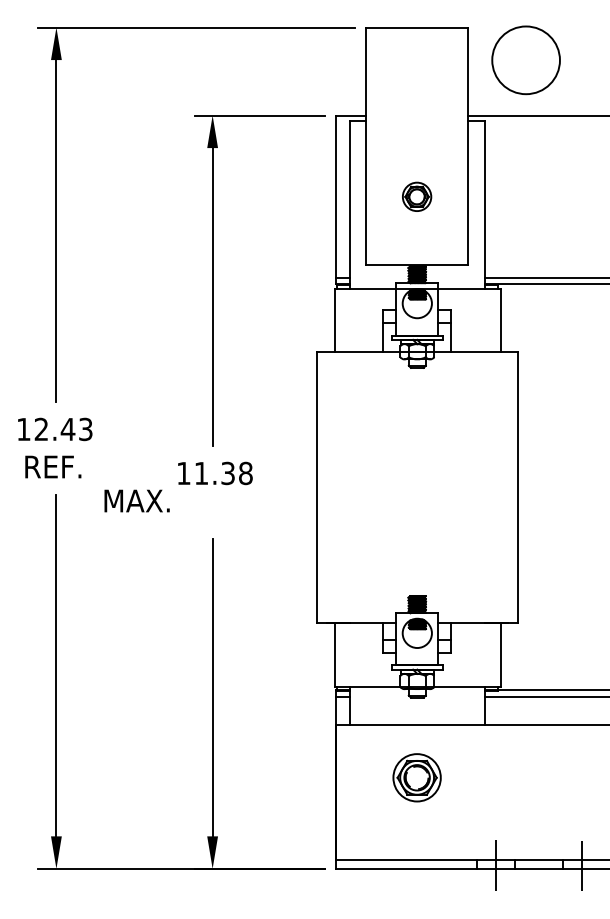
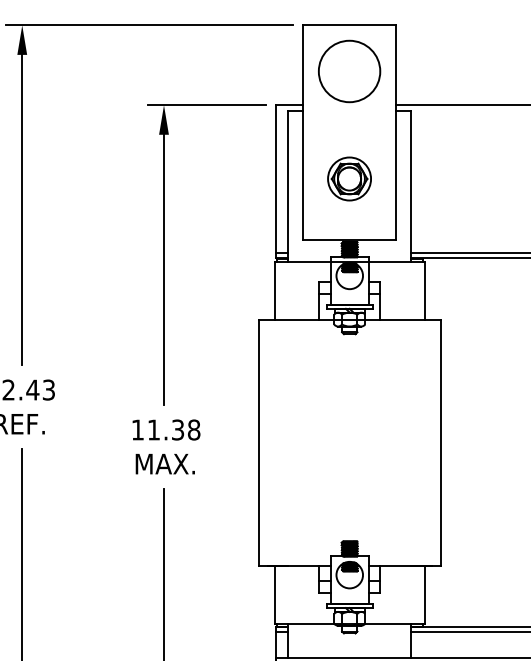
circle: (525, 60) -> (348, 71), moved
part: (416, 196) -> (348, 178), size x1.67
text: (136, 500) -> (164, 463), moved

